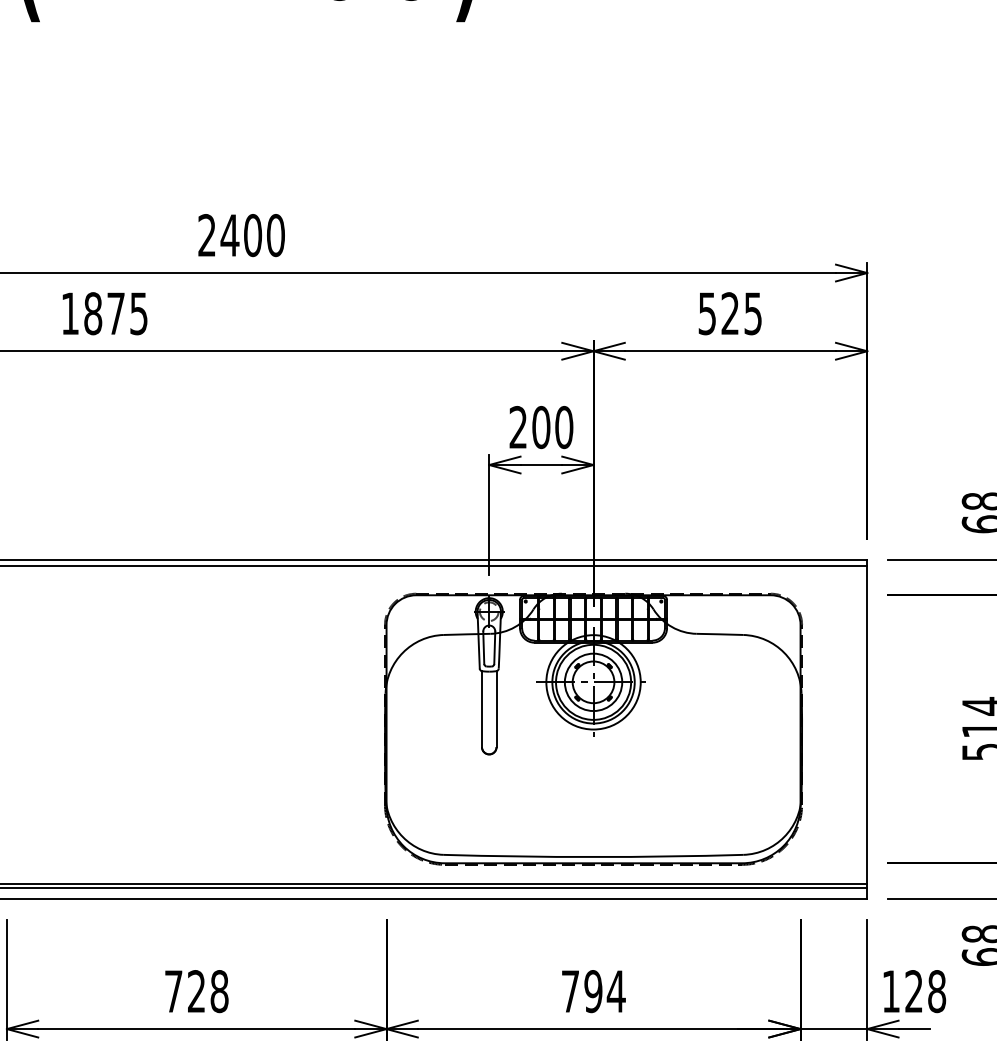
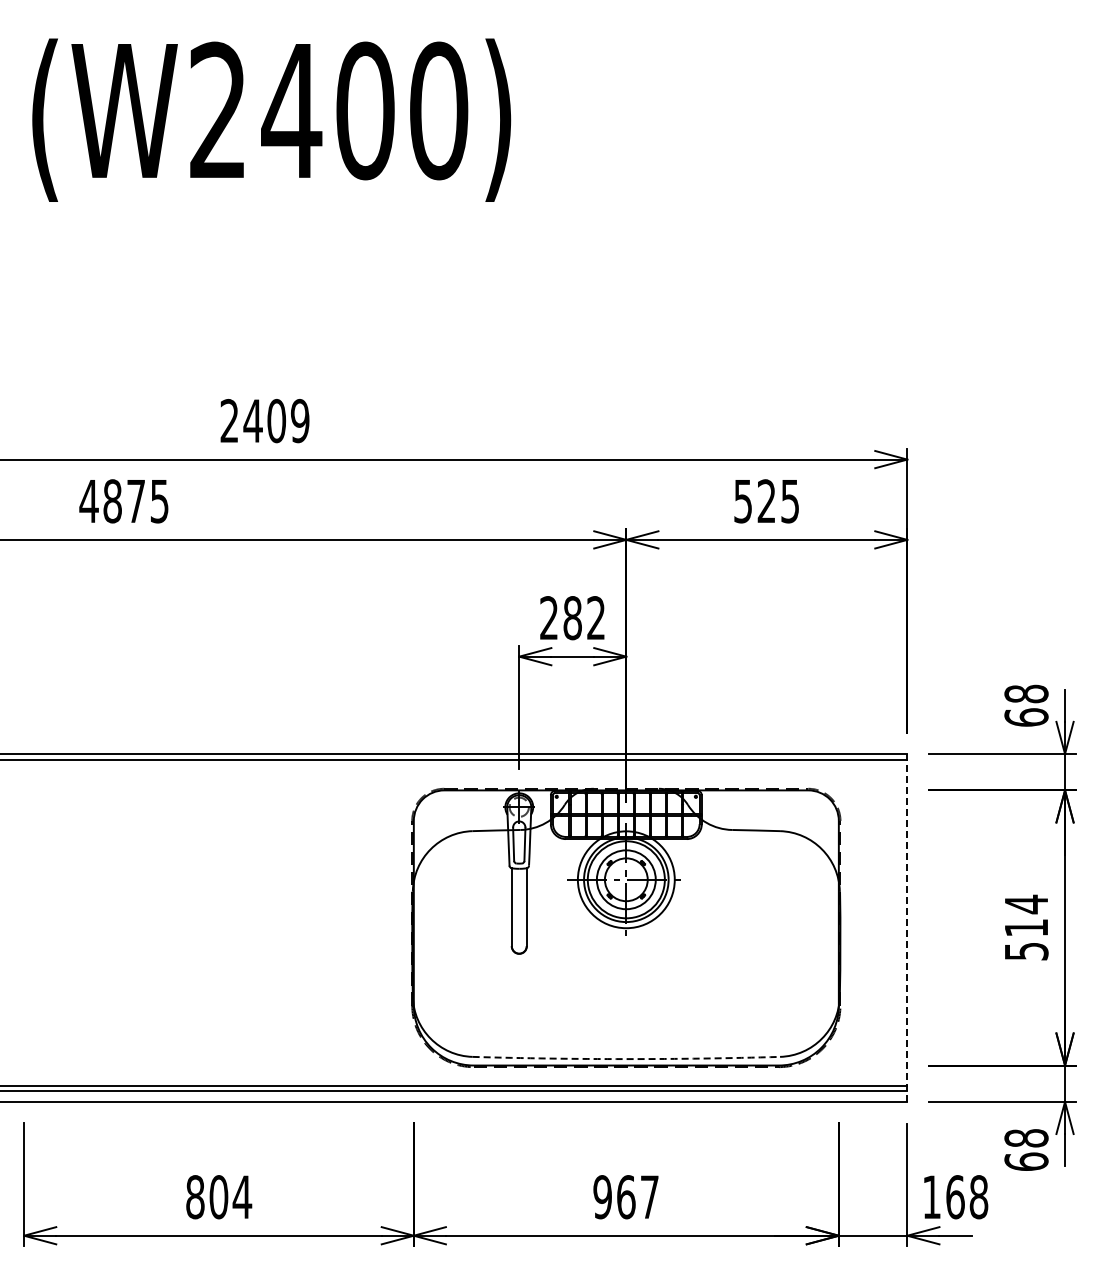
text: (276, 235) -> (300, 421), 2400 -> 2409
text: (69, 313) -> (88, 501), 1875 -> 4875
text: (552, 427) -> (584, 618), 200 -> 282
line: (867, 728) -> (907, 927), solid -> dashed
arc: (593, 857) -> (626, 1059), solid -> dashed
text: (197, 991) -> (219, 1197), 728 -> 804
text: (593, 991) -> (626, 1197), 794 -> 967
text: (914, 991) -> (955, 1197), 128 -> 168

